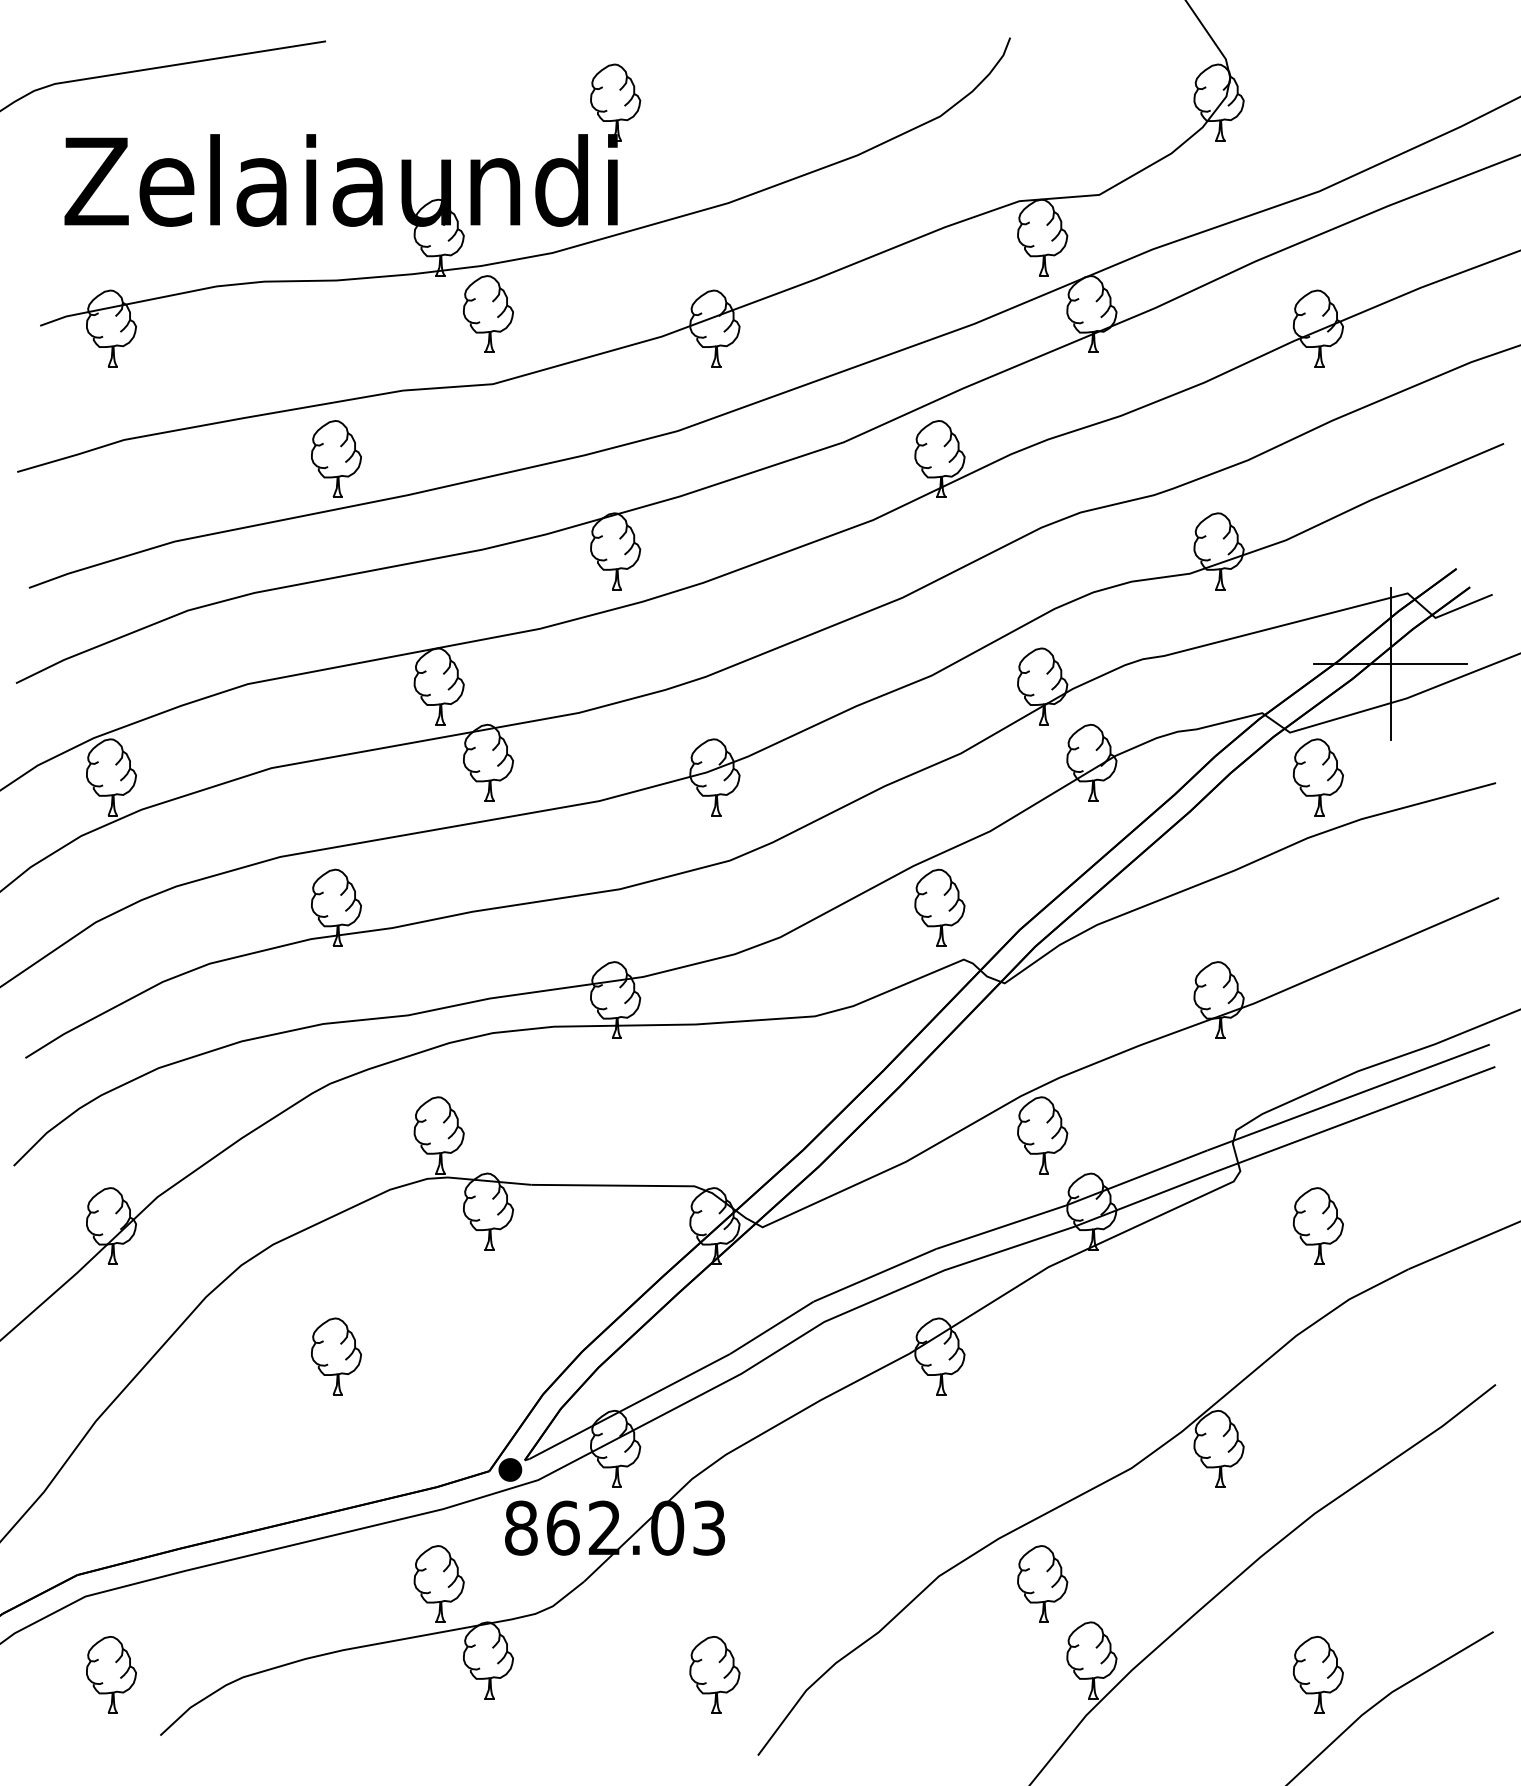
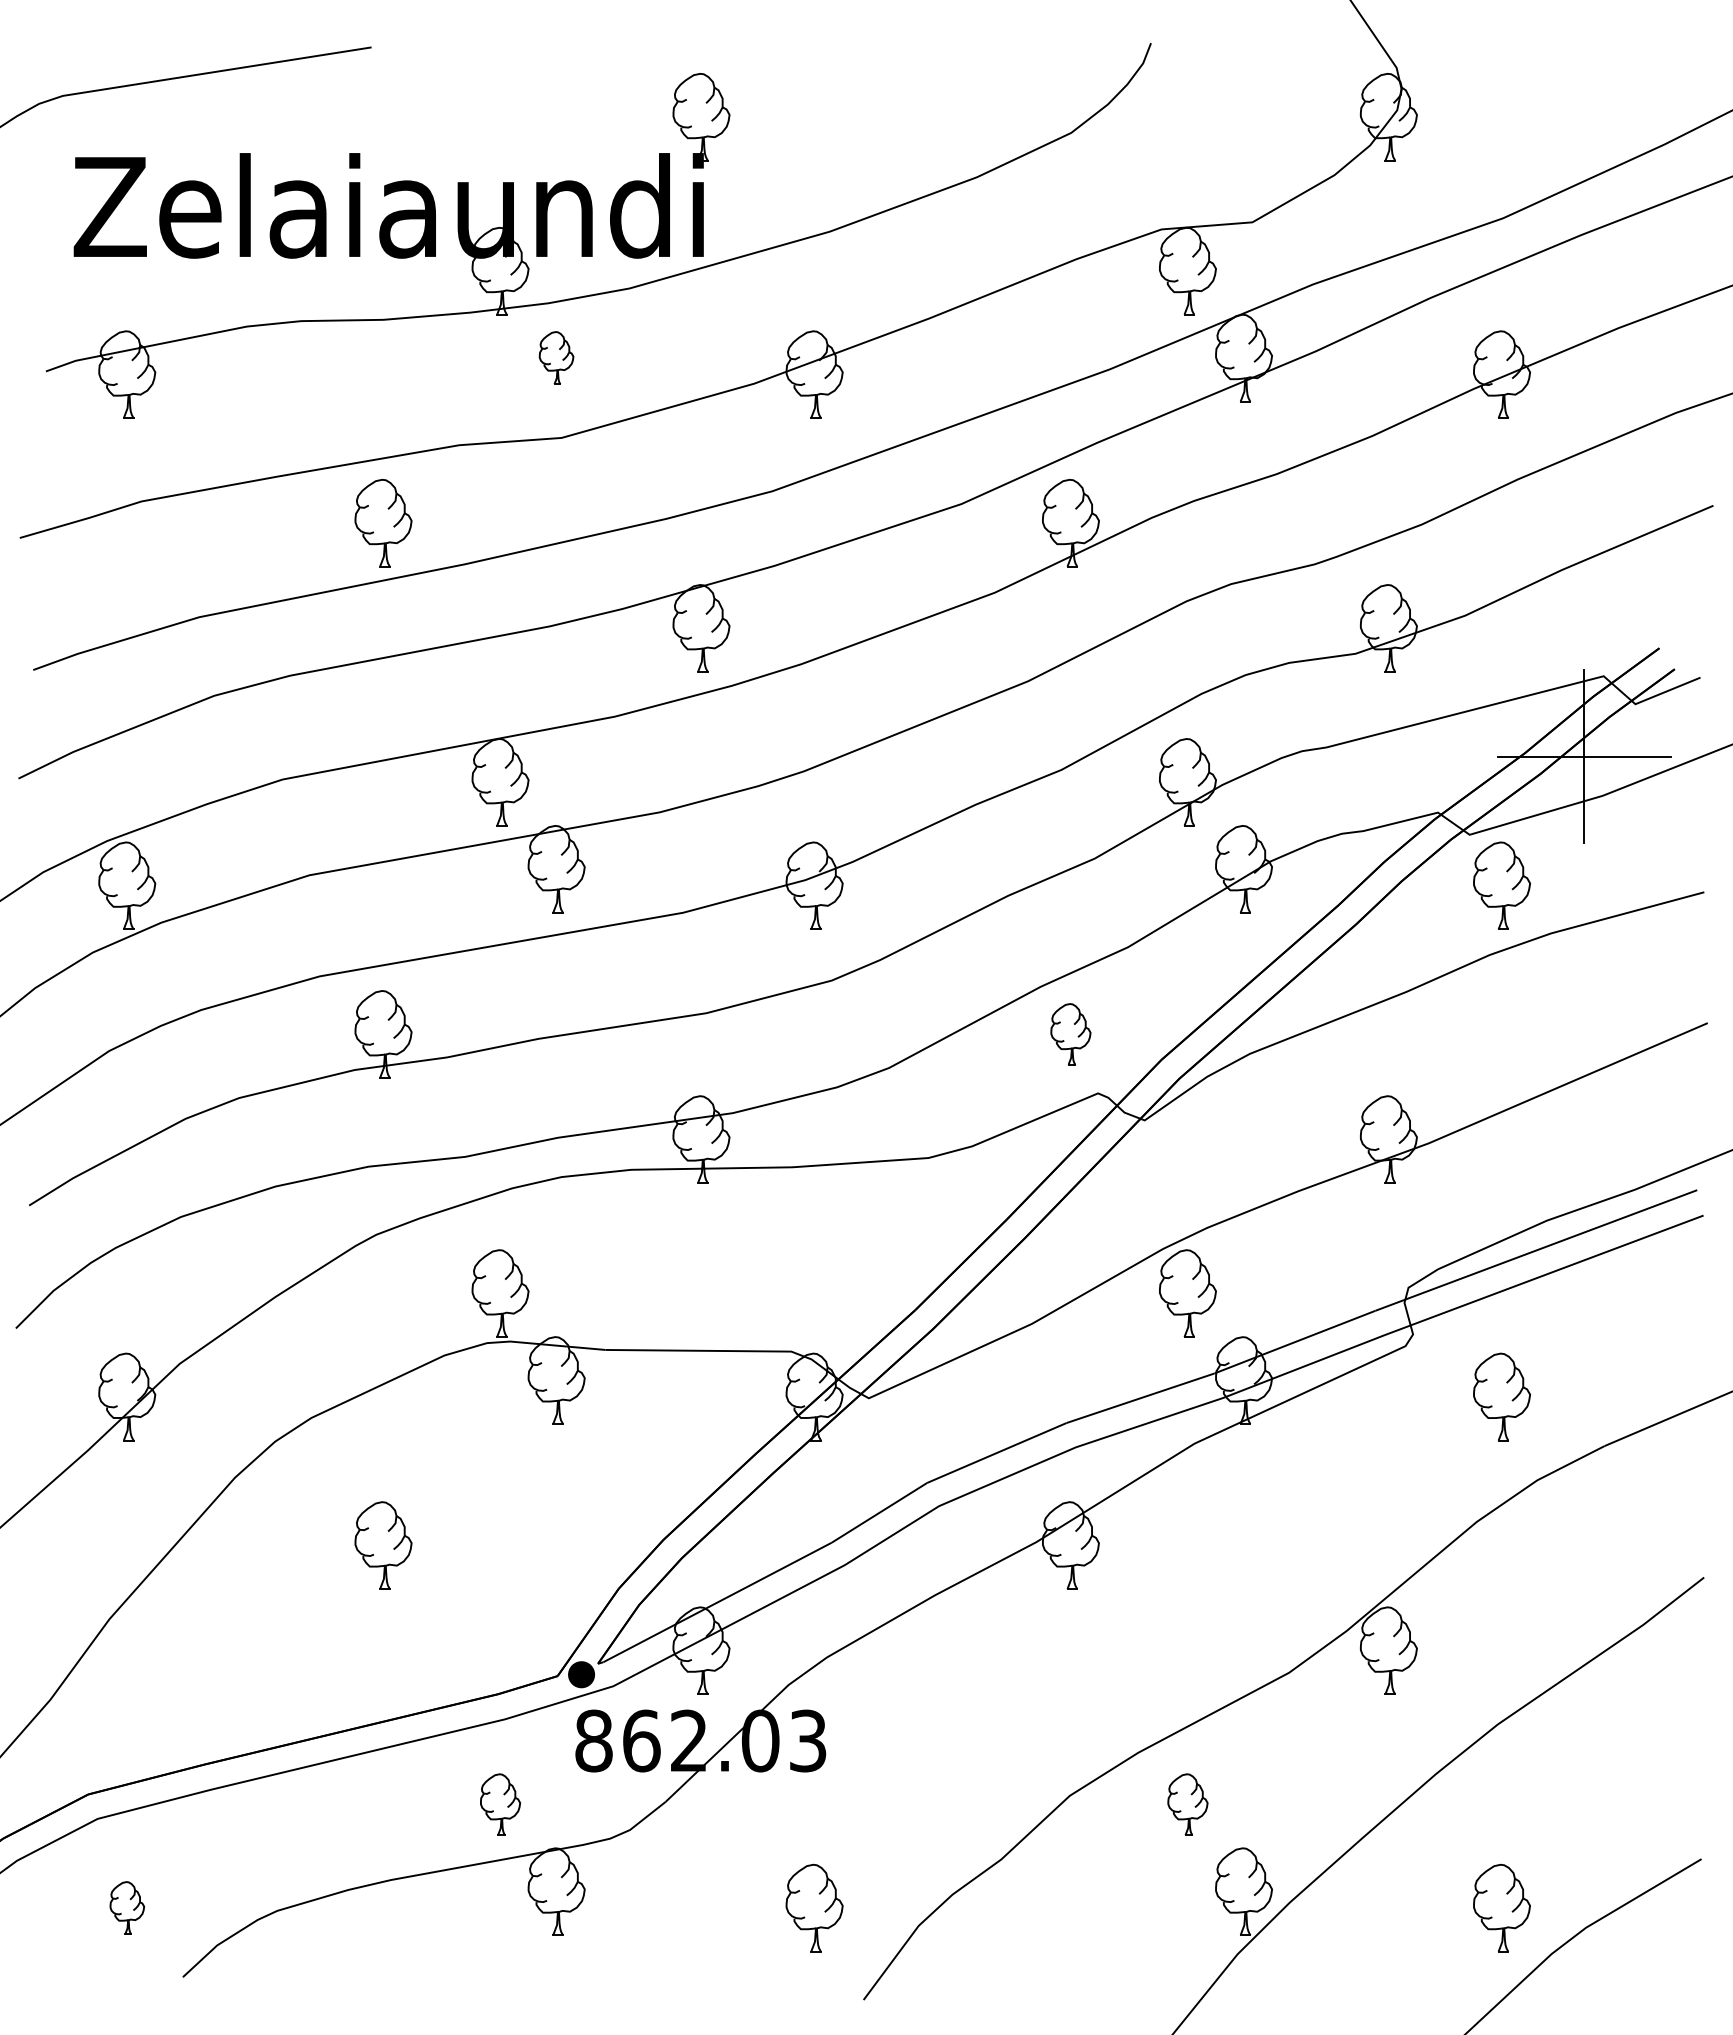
part: (488, 313) -> (556, 357), size x0.6
part: (939, 907) -> (1070, 1034), size x0.7
part: (439, 1583) -> (500, 1804), size x0.7
part: (1042, 1583) -> (1187, 1804), size x0.7
part: (111, 1674) -> (127, 1907), size x0.6

